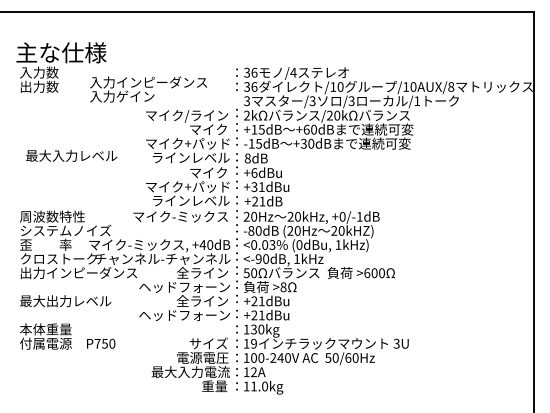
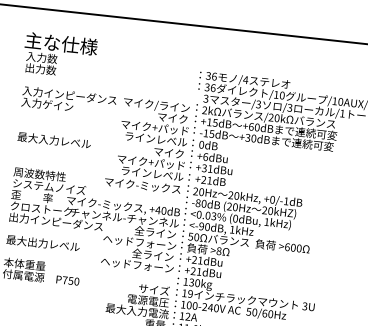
text: (148, 89) -> (69, 101), moved
text: (71, 155) -> (54, 140), moved
text: (247, 158) -> (201, 144), 8dB -> 0dB

